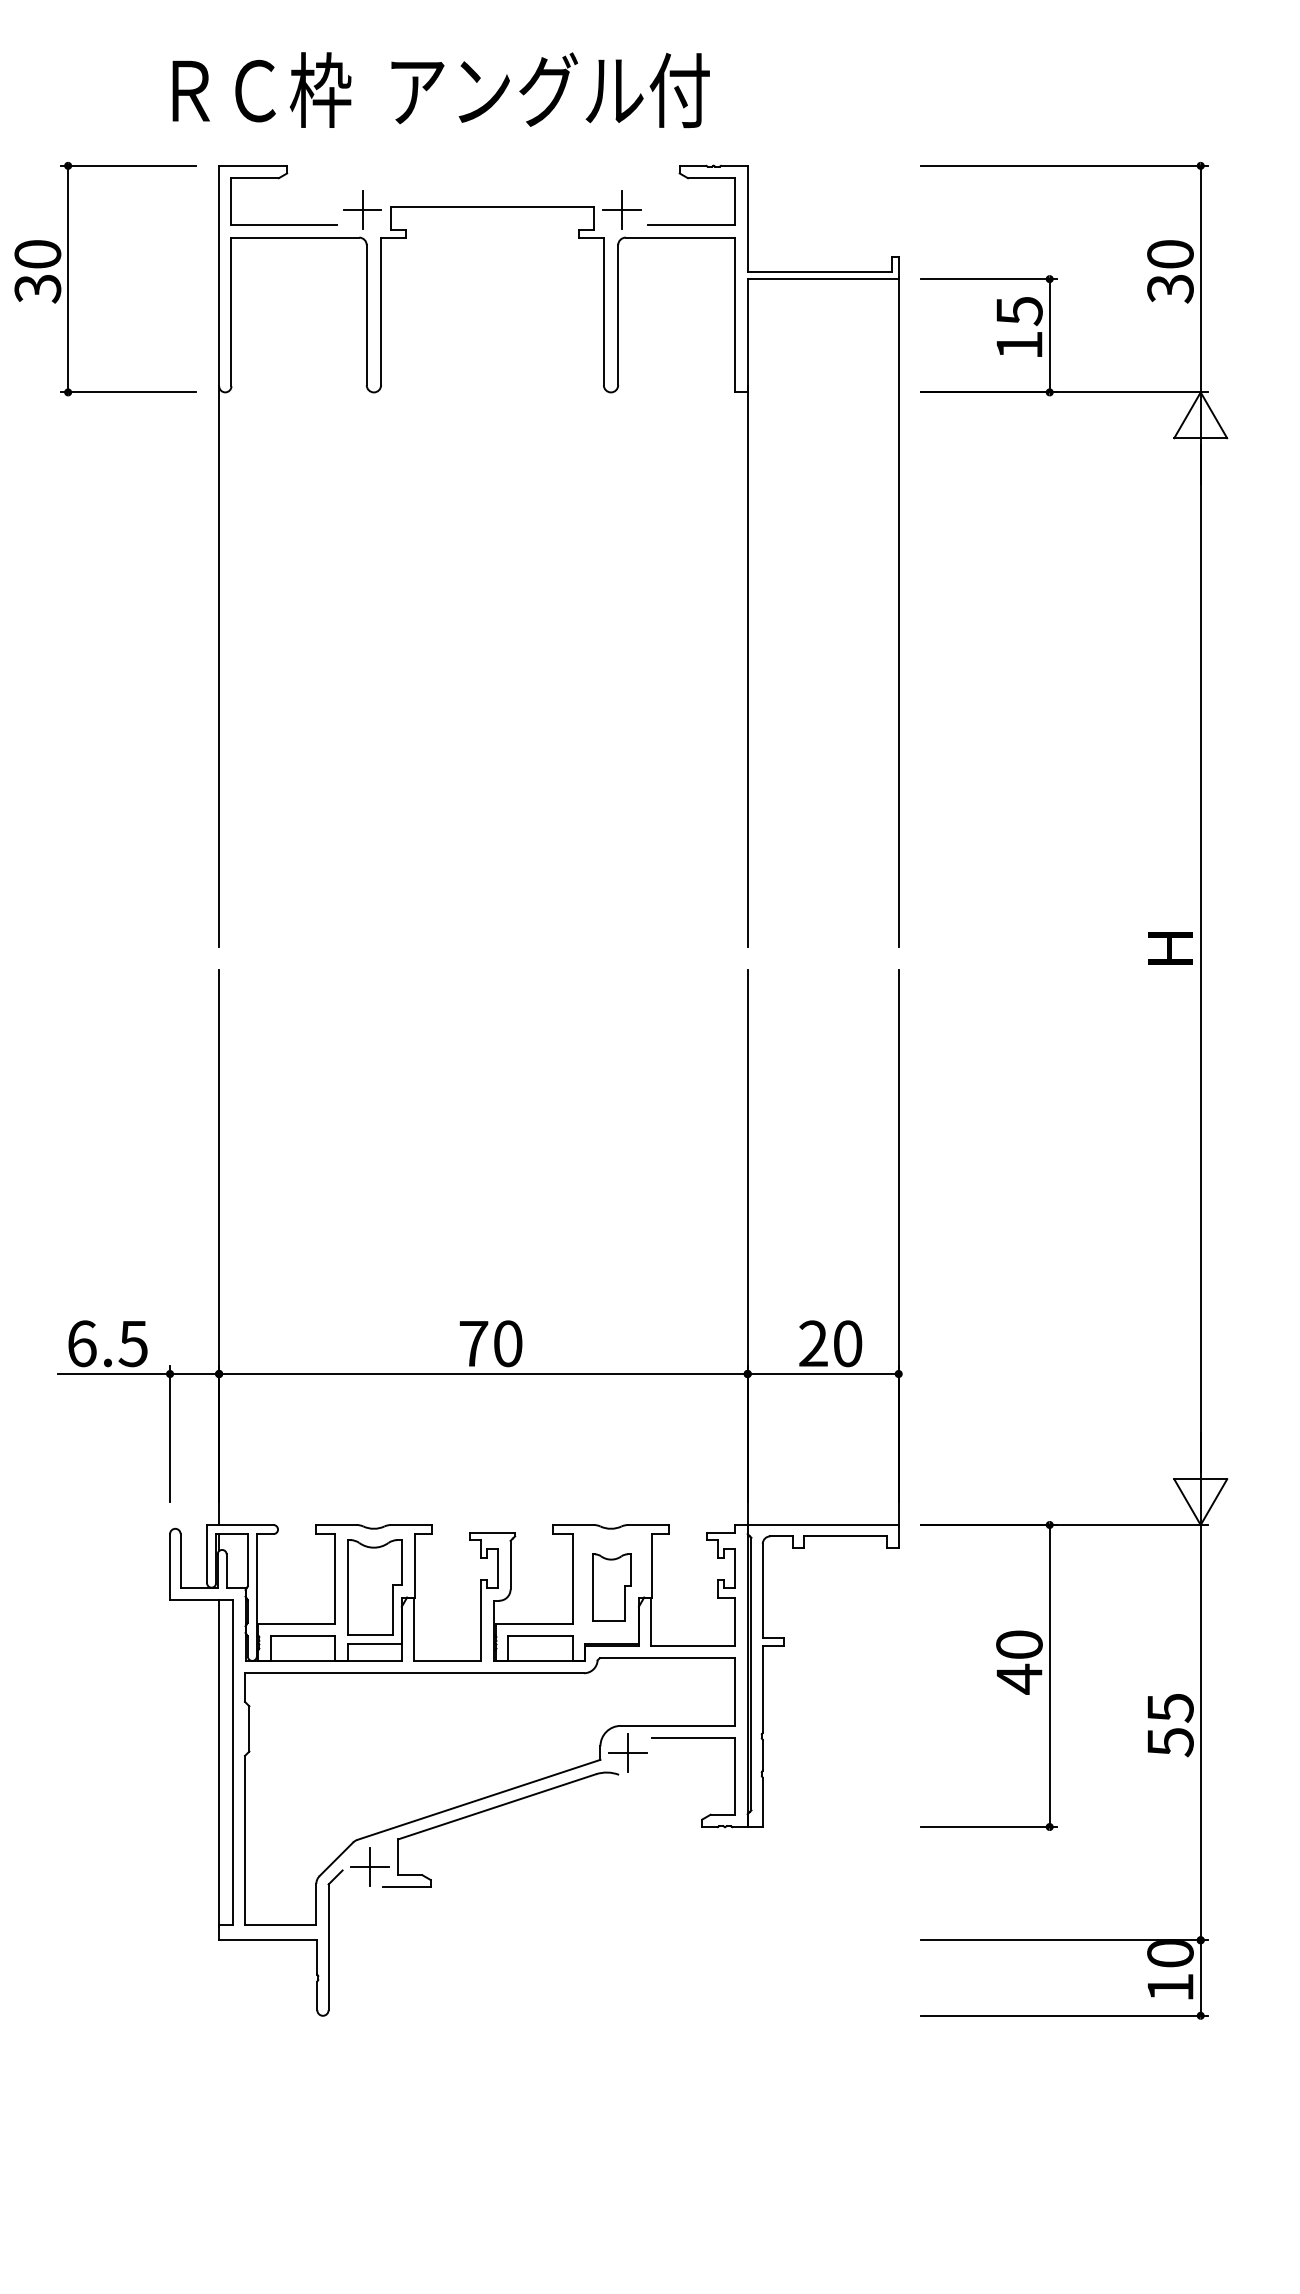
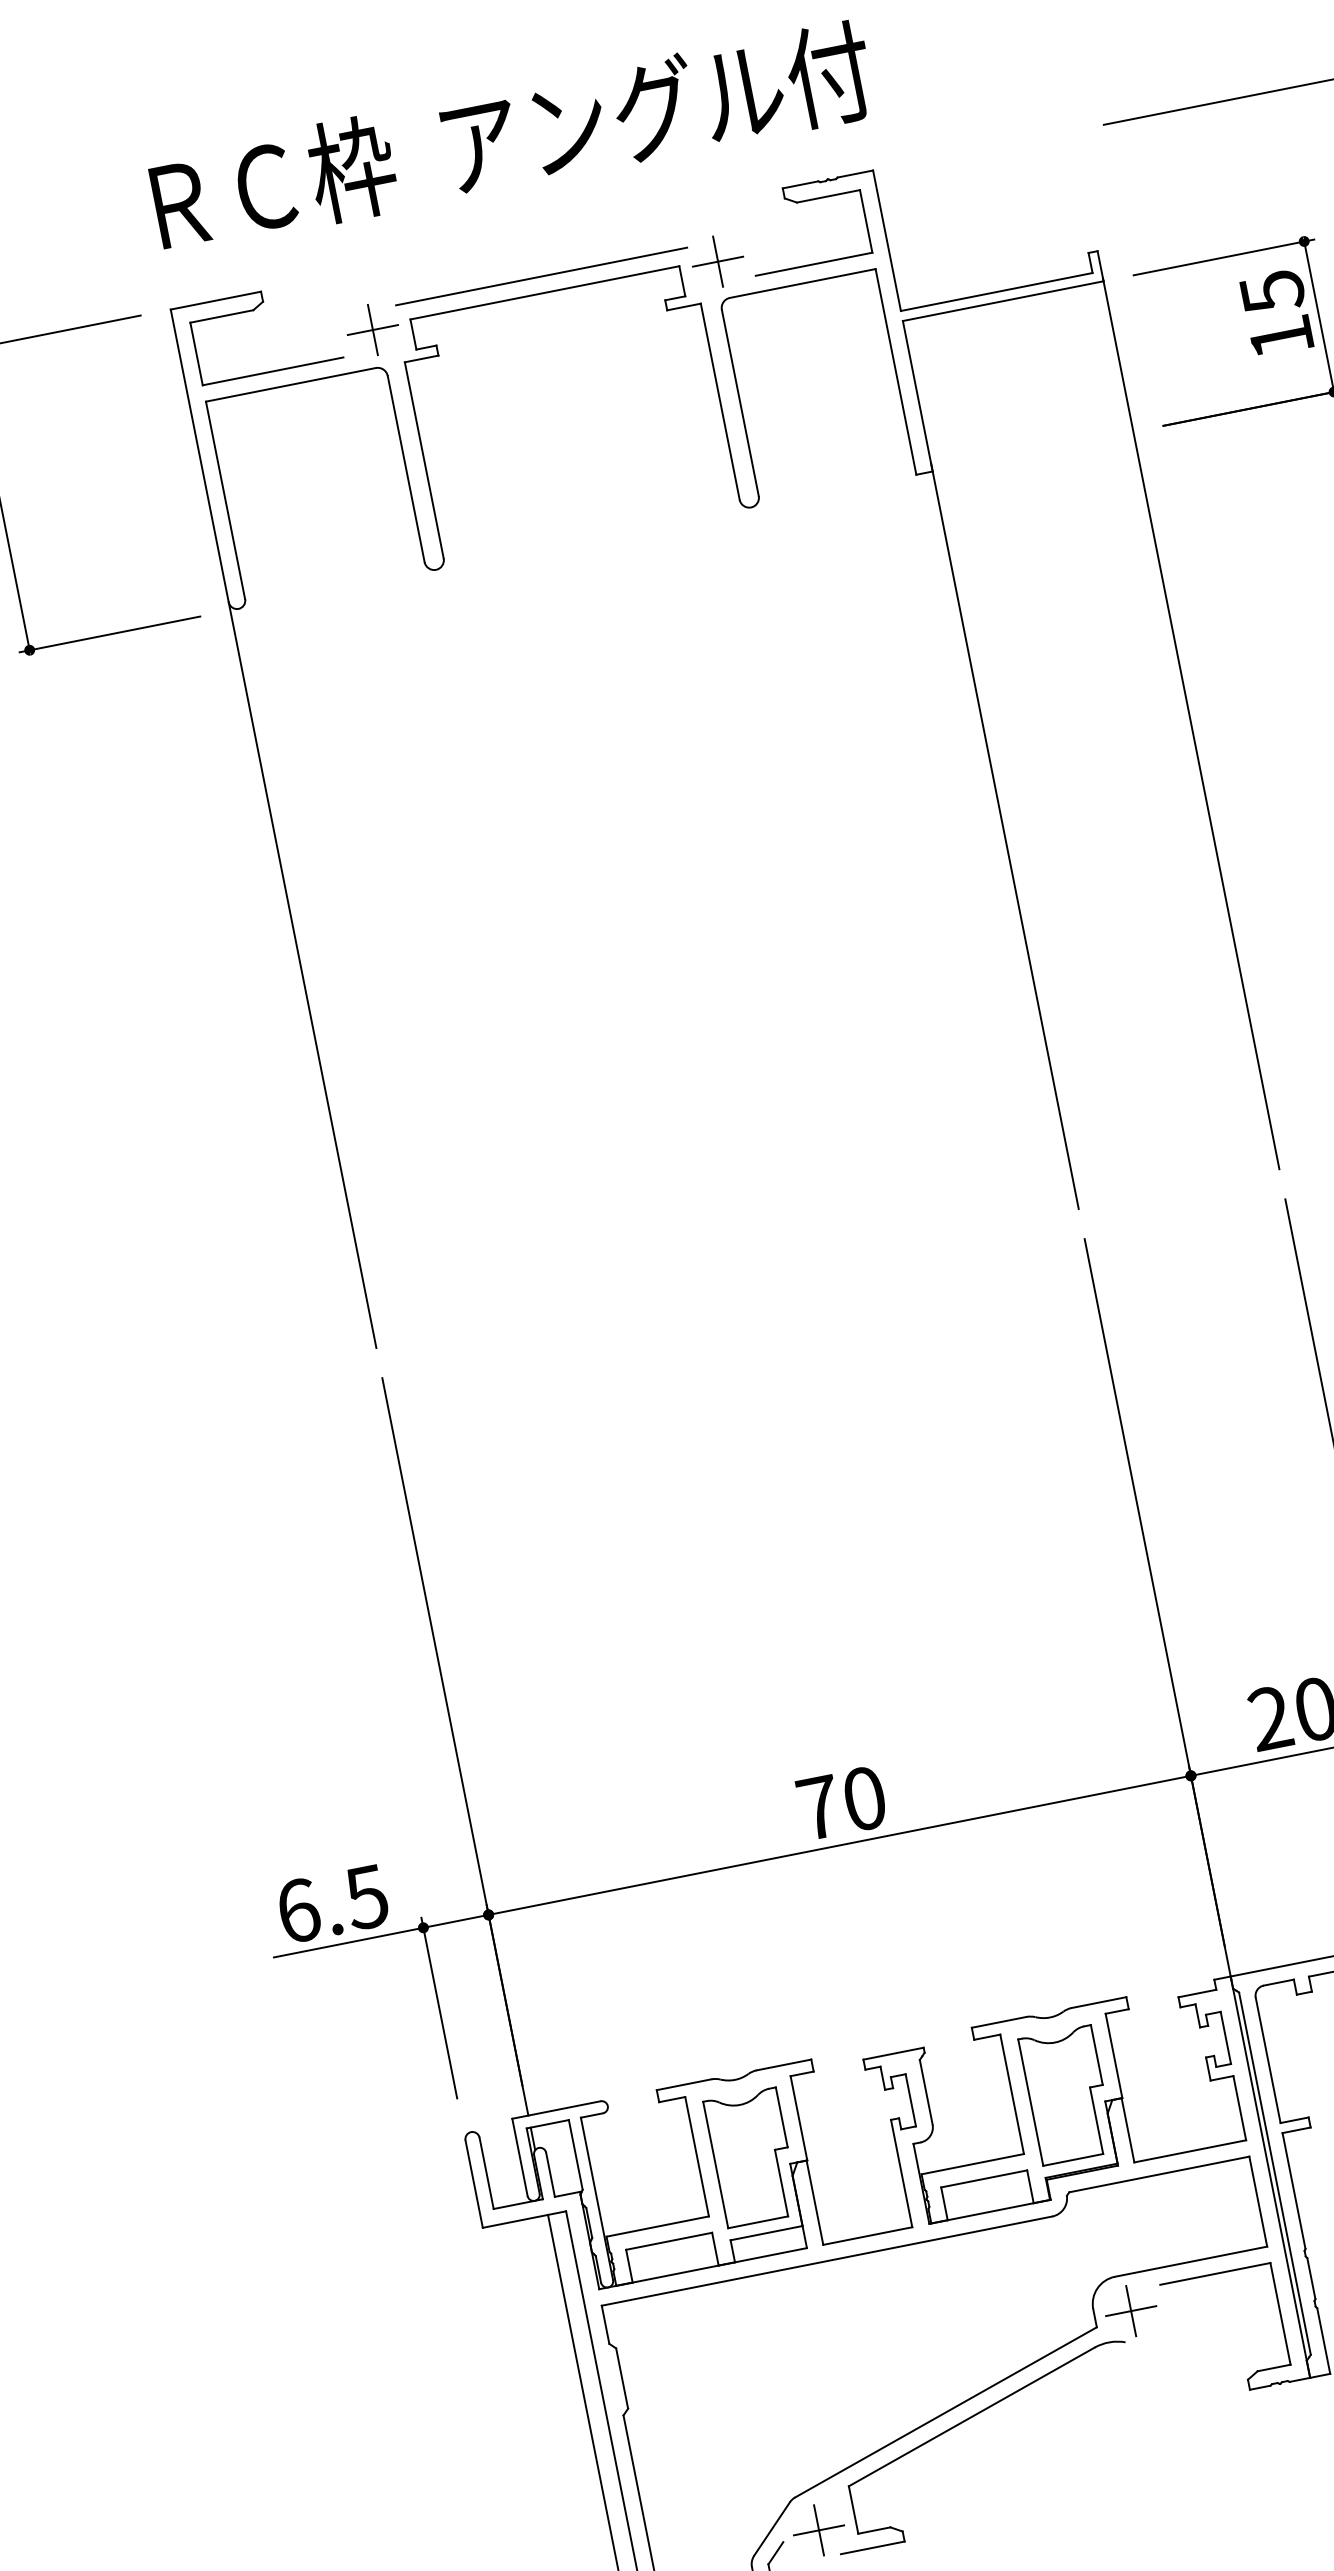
text: (440, 90) -> (511, 137), moved
line: (491, 195) -> (540, 277), added
part: (611, 1587) -> (1066, 2095), size x1.43

